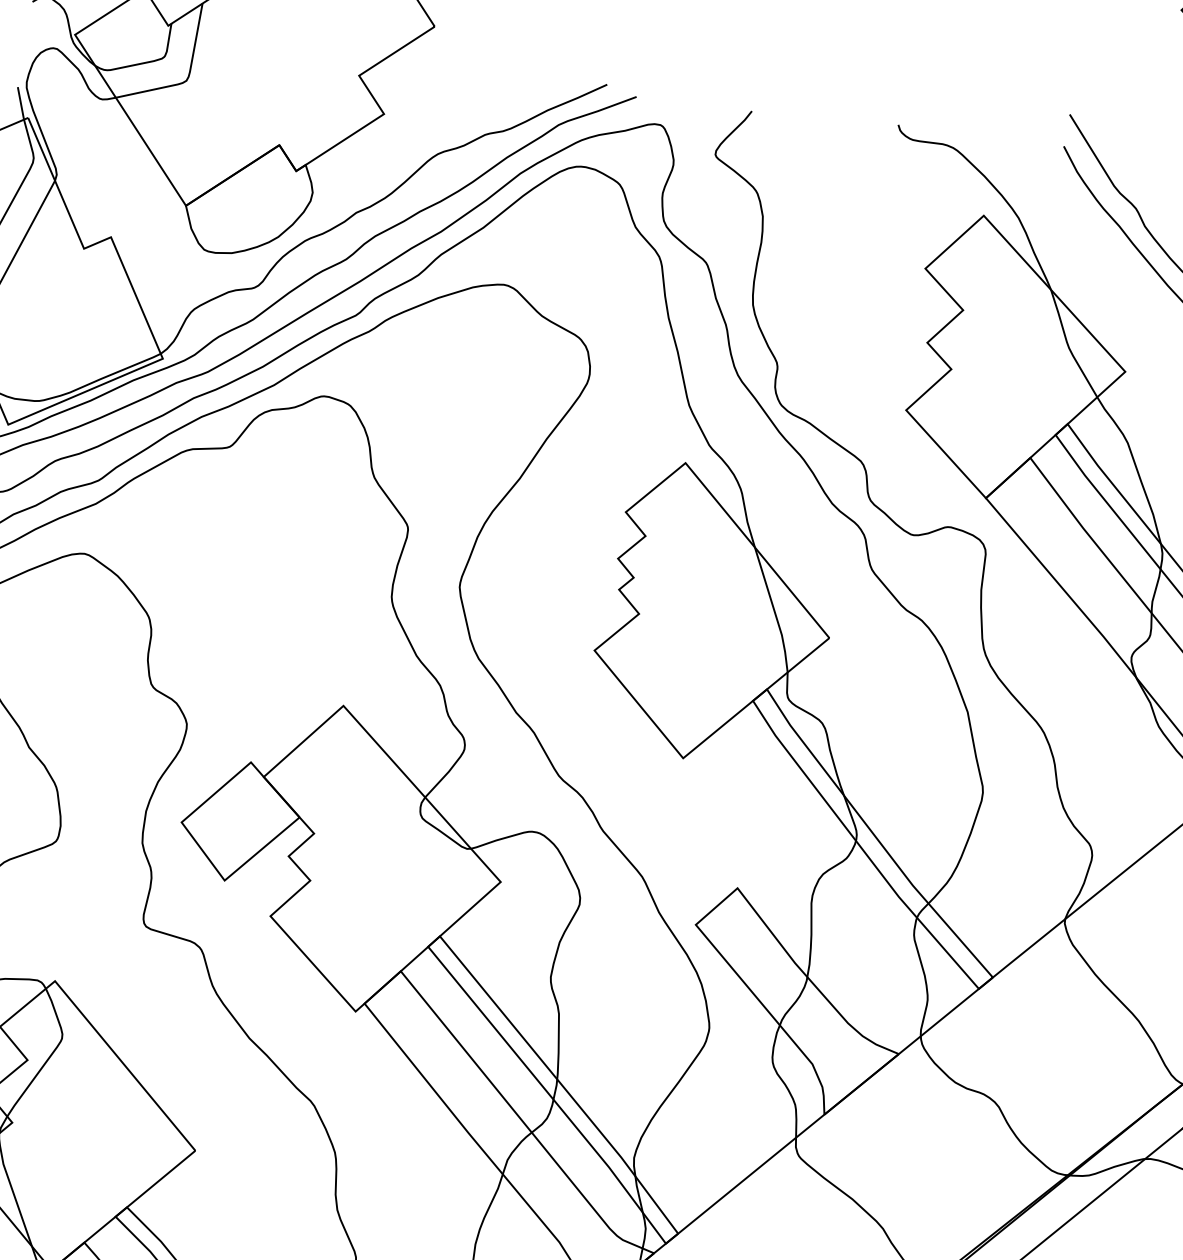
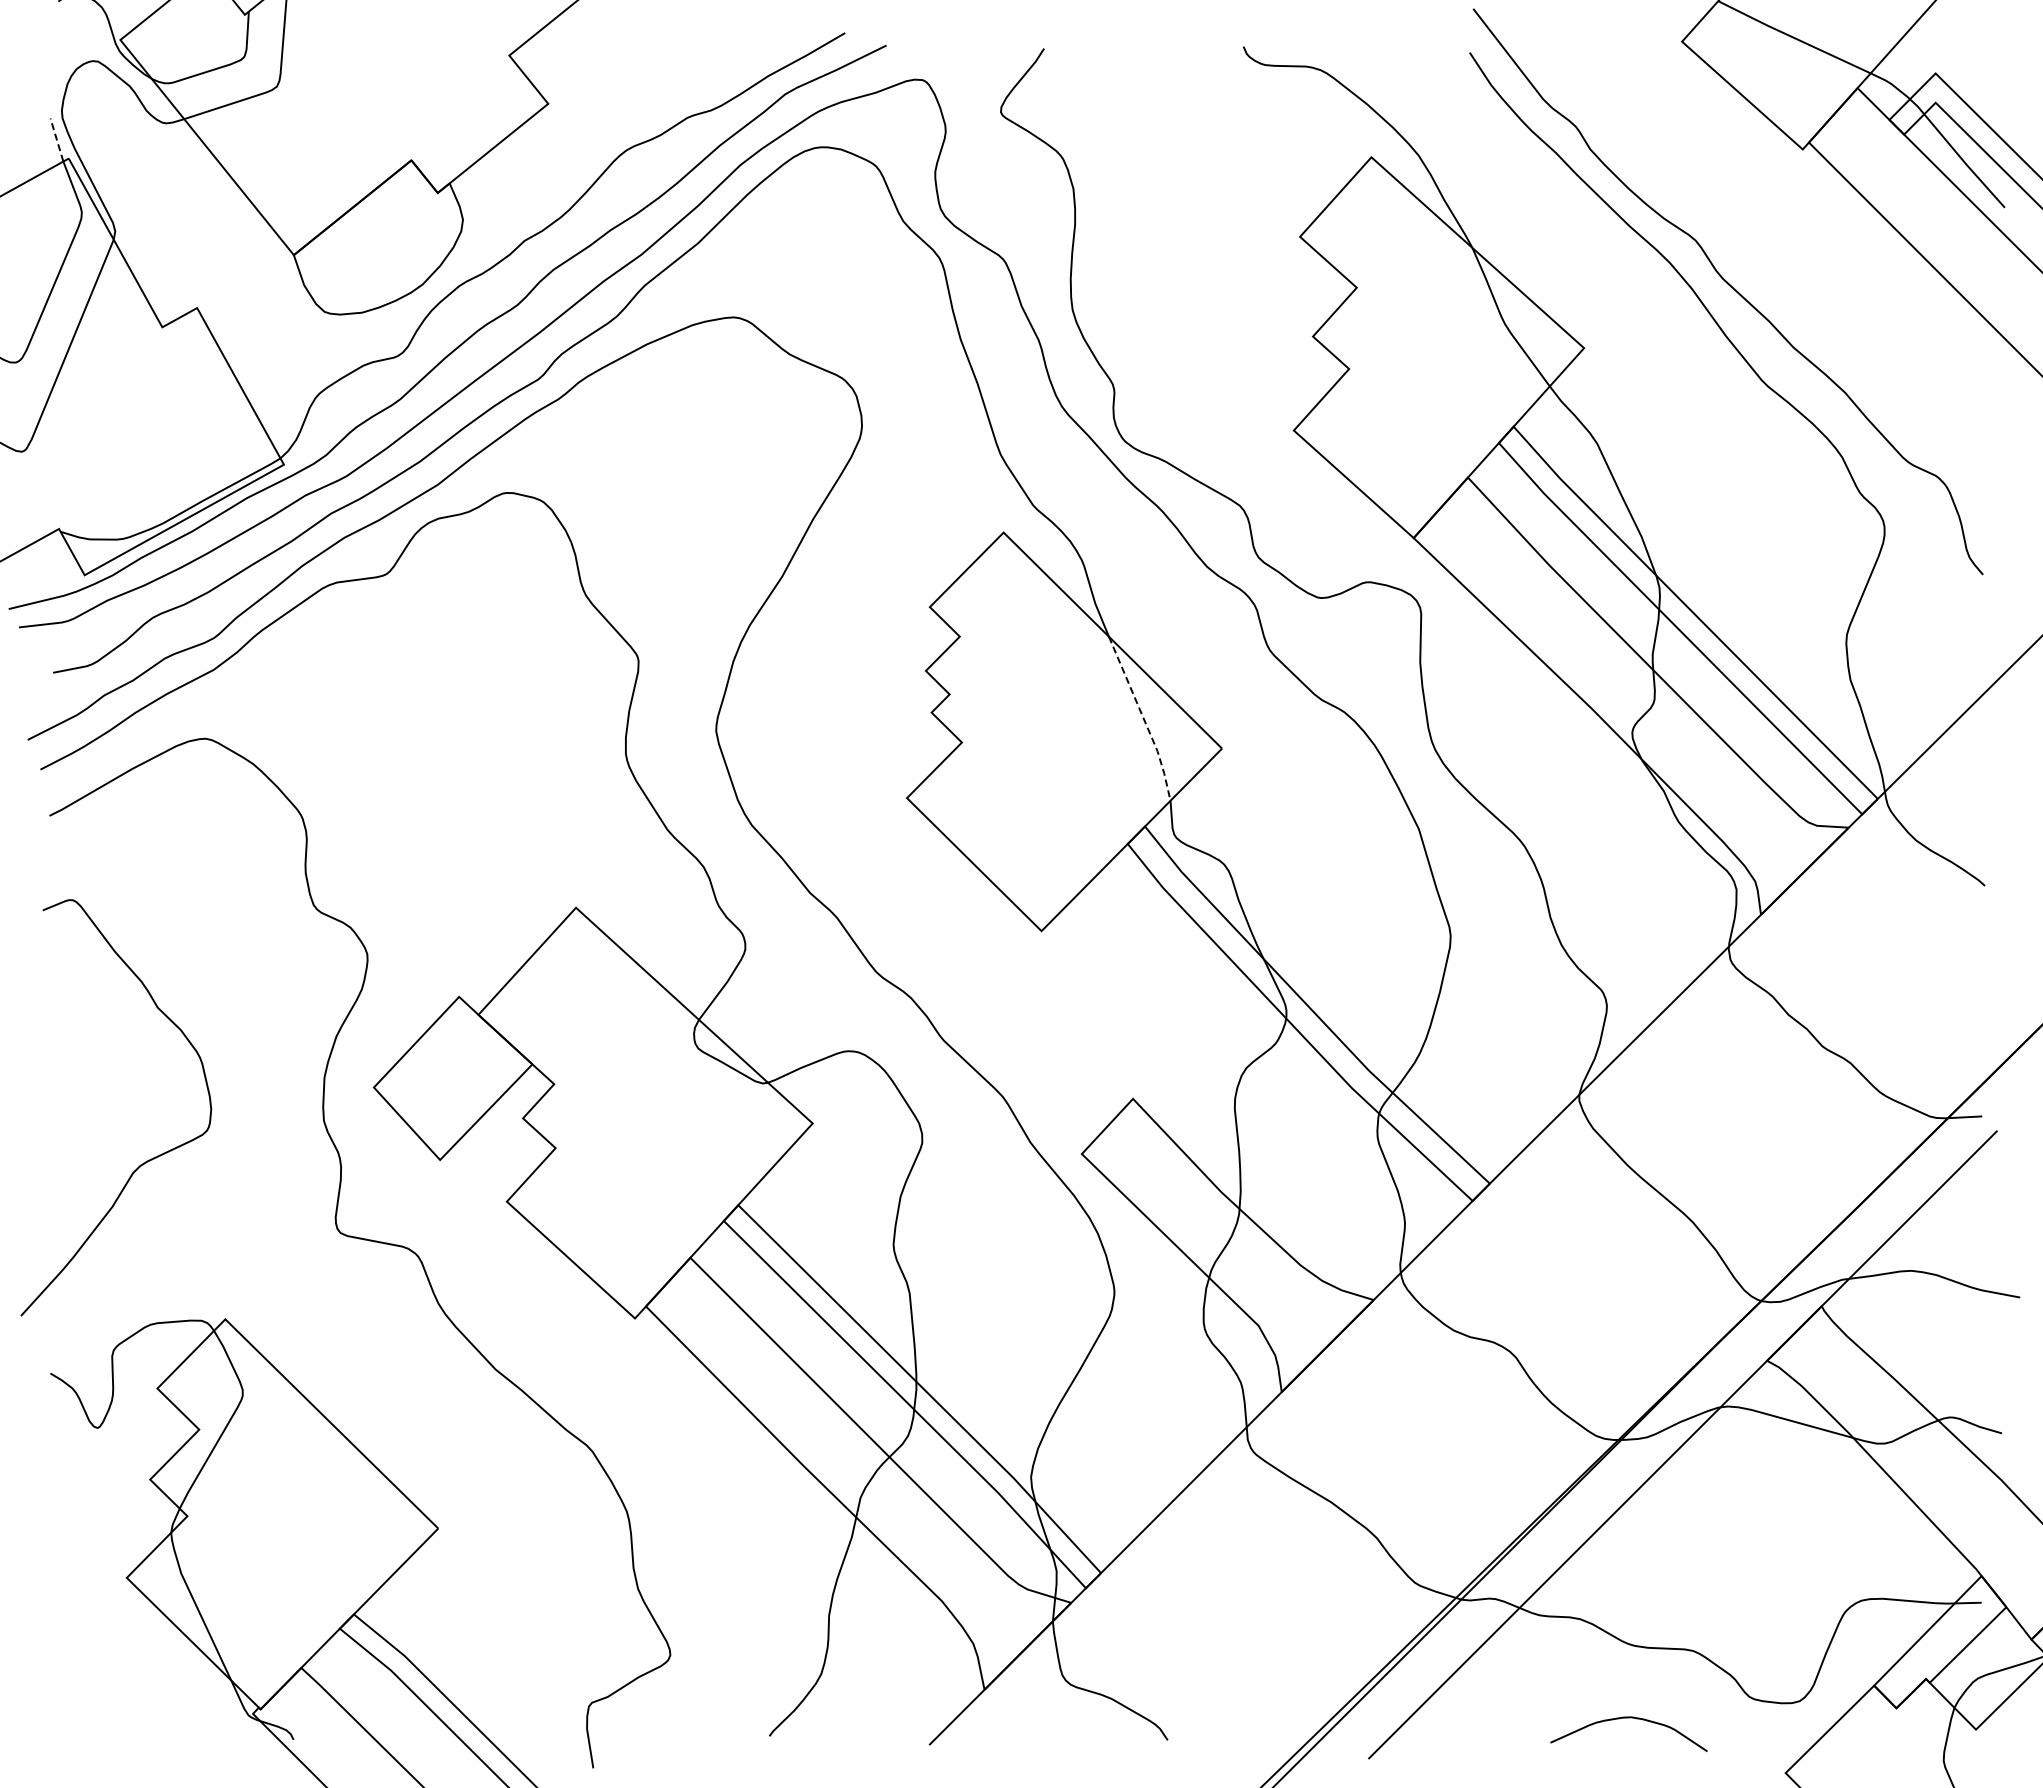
line: (20, 102) -> (56, 139), solid -> dashed
line: (773, 610) -> (1143, 719), solid -> dashed

